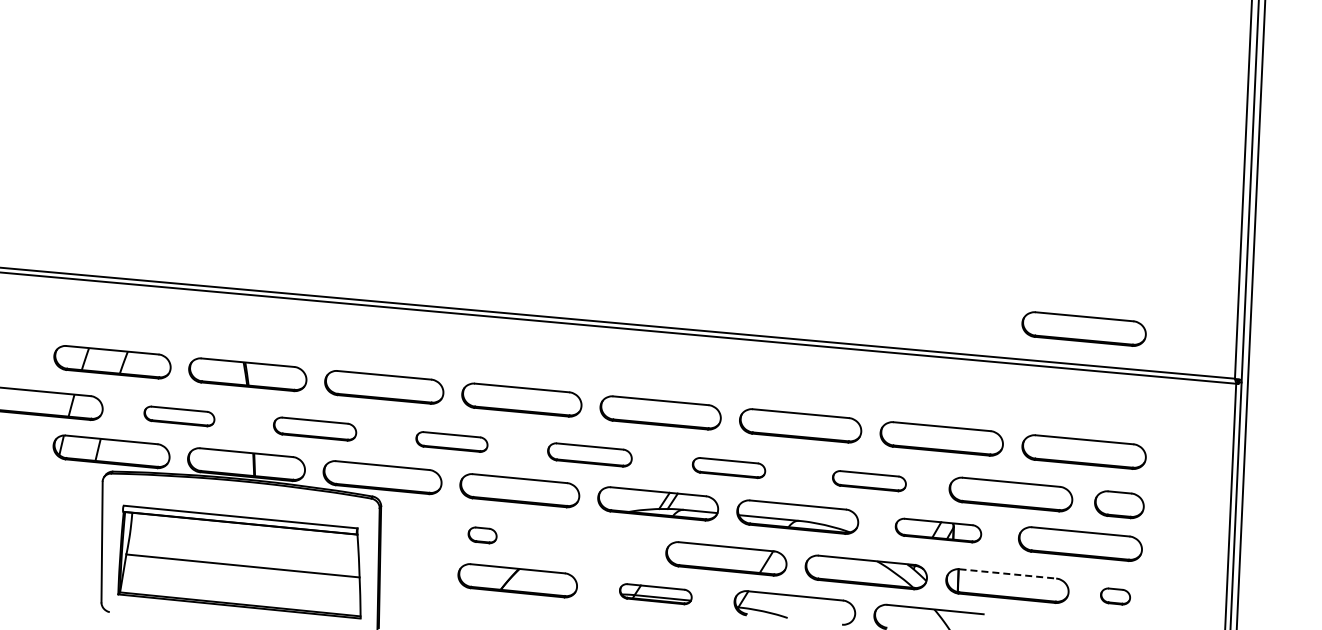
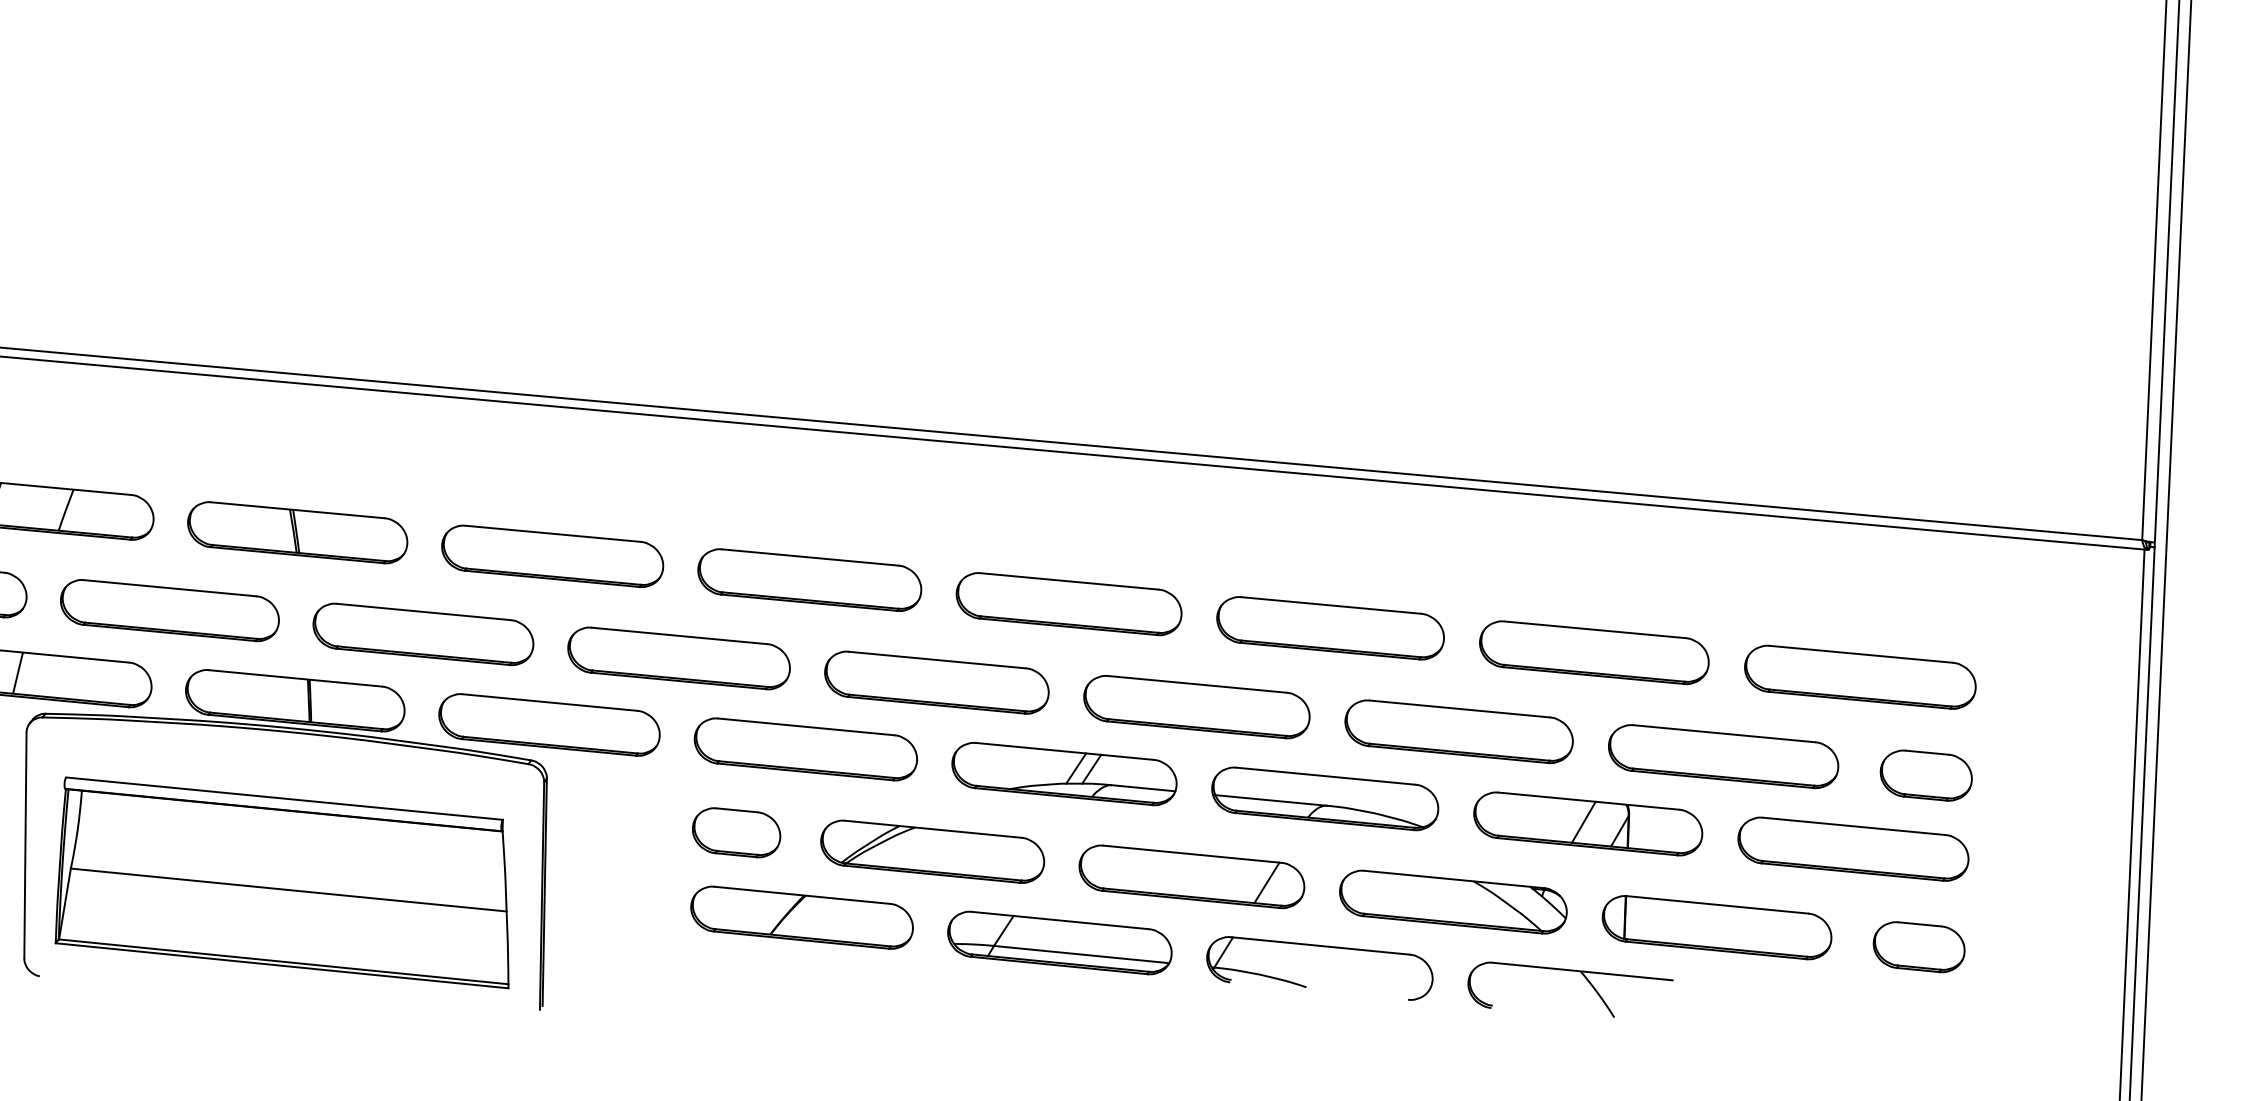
part: (1083, 328) -> (1859, 446), removed
part: (179, 416) -> (170, 610), size x1.67
part: (314, 428) -> (422, 633), size x1.43
part: (451, 441) -> (678, 657), size x1.67
part: (589, 454) -> (936, 681), size x1.43
part: (728, 467) -> (1195, 706), size x1.67
part: (869, 480) -> (1459, 730), size x1.67
part: (938, 530) -> (1588, 823), size x1.43
part: (482, 535) -> (736, 833), size x1.67
part: (587, 545) -> (932, 851), added
line: (1007, 573) -> (1717, 904), dashed -> solid
part: (655, 593) -> (1059, 941), size x1.67
part: (1115, 596) -> (1918, 947), size x1.67

